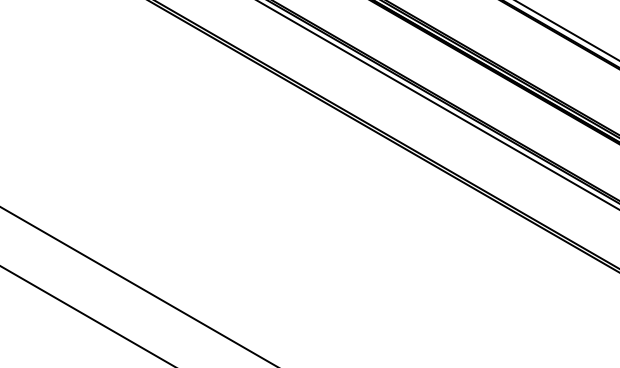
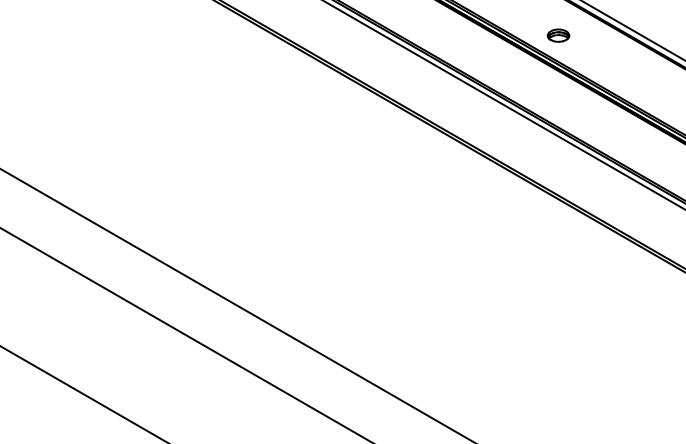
part: (506, 43) -> (558, 35), added

